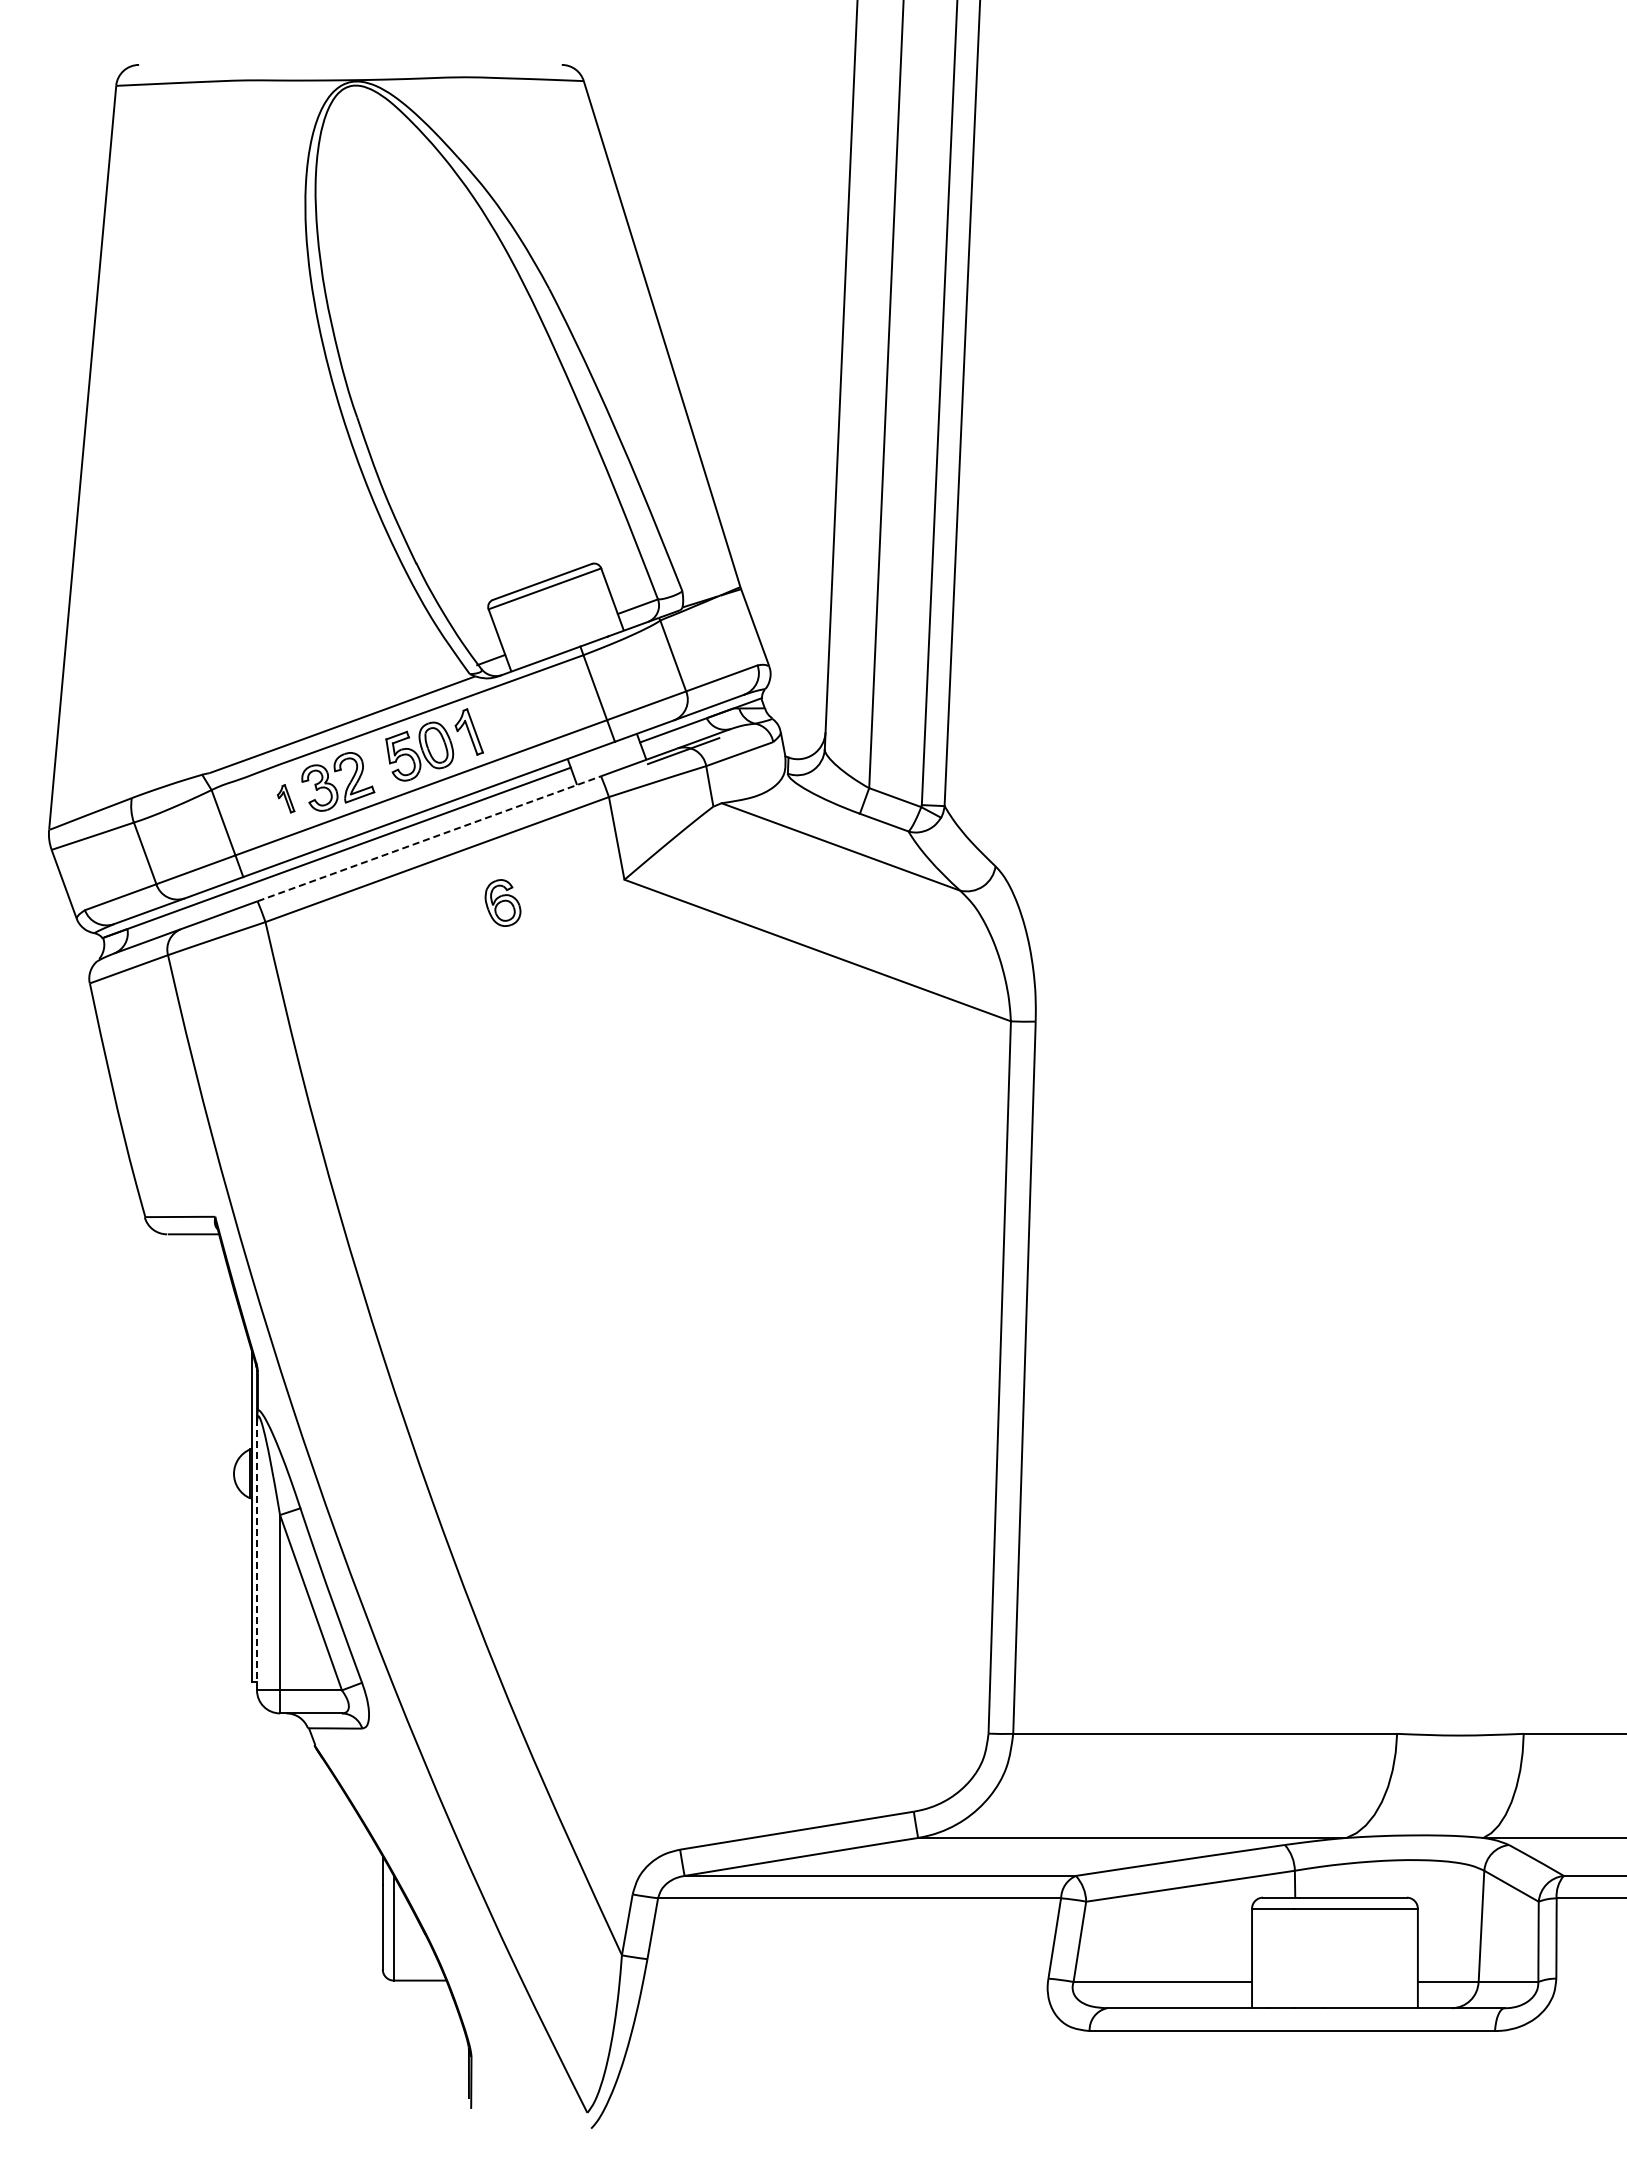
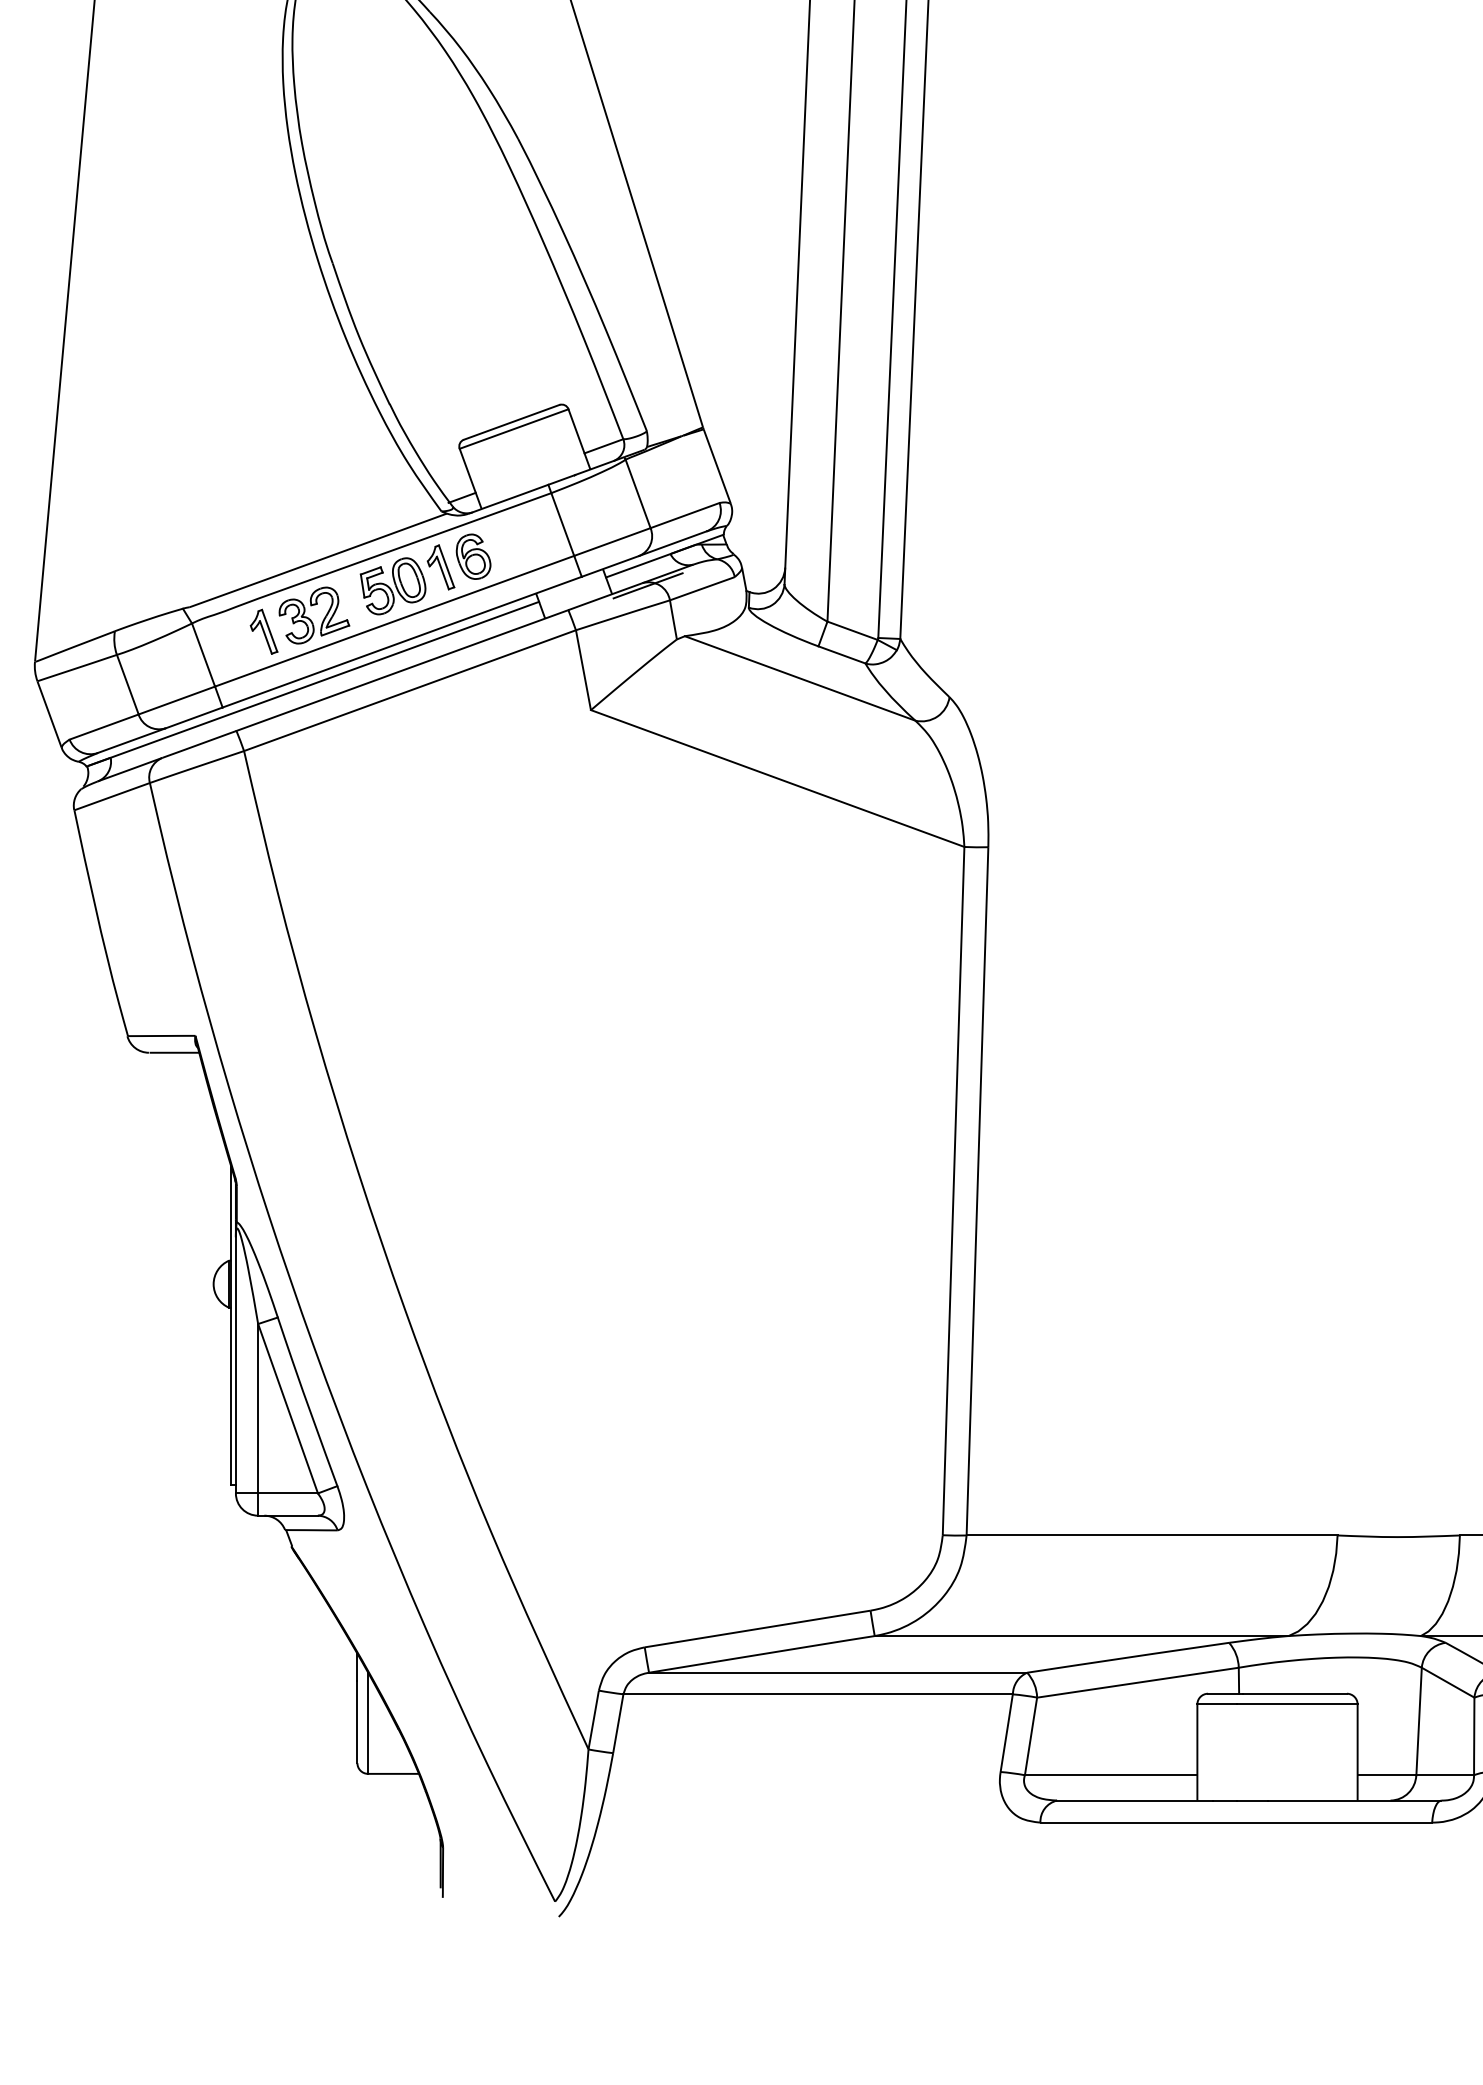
part: (285, 798) -> (263, 631), size x1.67
line: (429, 838) -> (402, 670), dashed -> solid
part: (502, 902) -> (473, 556), moved
line: (257, 1557) -> (236, 1365), dashed -> solid

